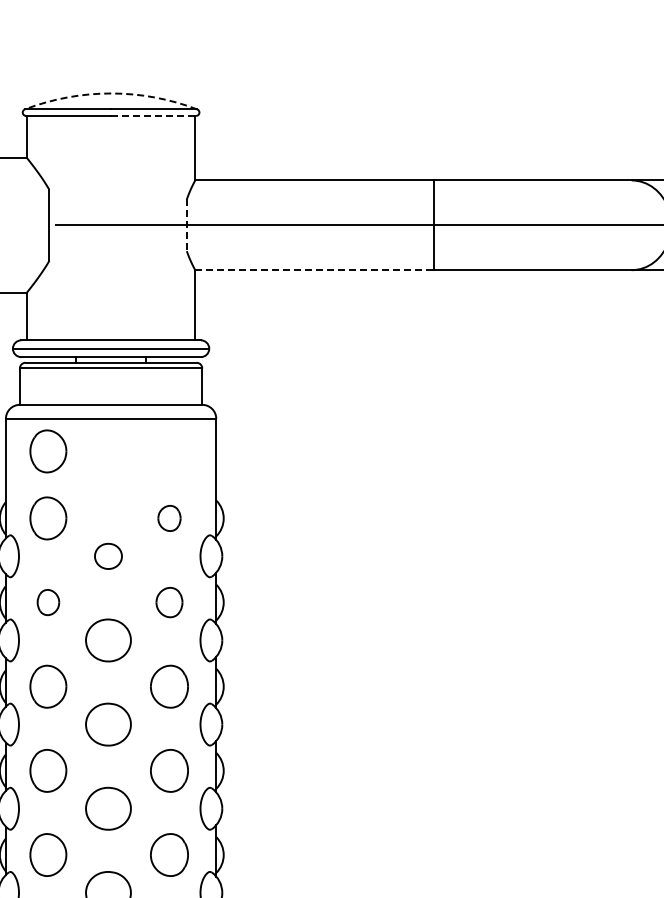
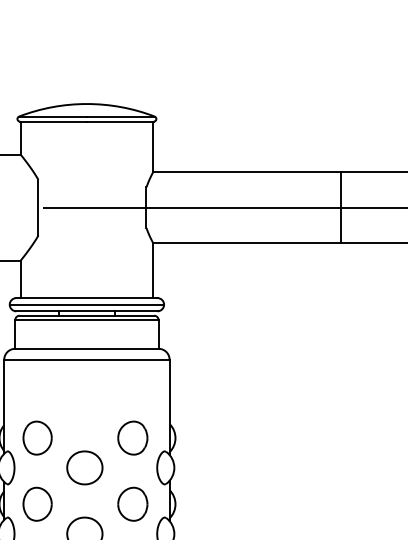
arc: (111, 93) -> (87, 104), dashed -> solid
line: (154, 115) -> (121, 121), dashed -> solid
line: (186, 225) -> (146, 207), dashed -> solid
line: (314, 270) -> (246, 243), dashed -> solid
part: (48, 451) -> (37, 385), removed
part: (169, 518) -> (132, 438), size x1.67
part: (108, 556) -> (84, 468), size x1.67
part: (48, 602) -> (37, 504), size x1.67
part: (169, 602) -> (132, 504), size x1.43

